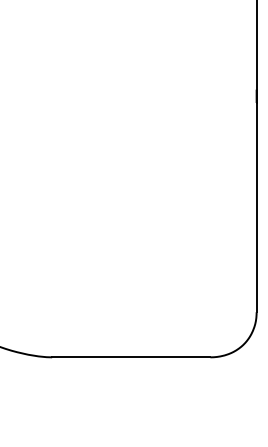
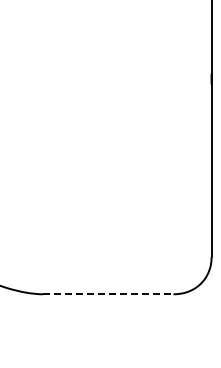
line: (131, 357) -> (108, 294), solid -> dashed

